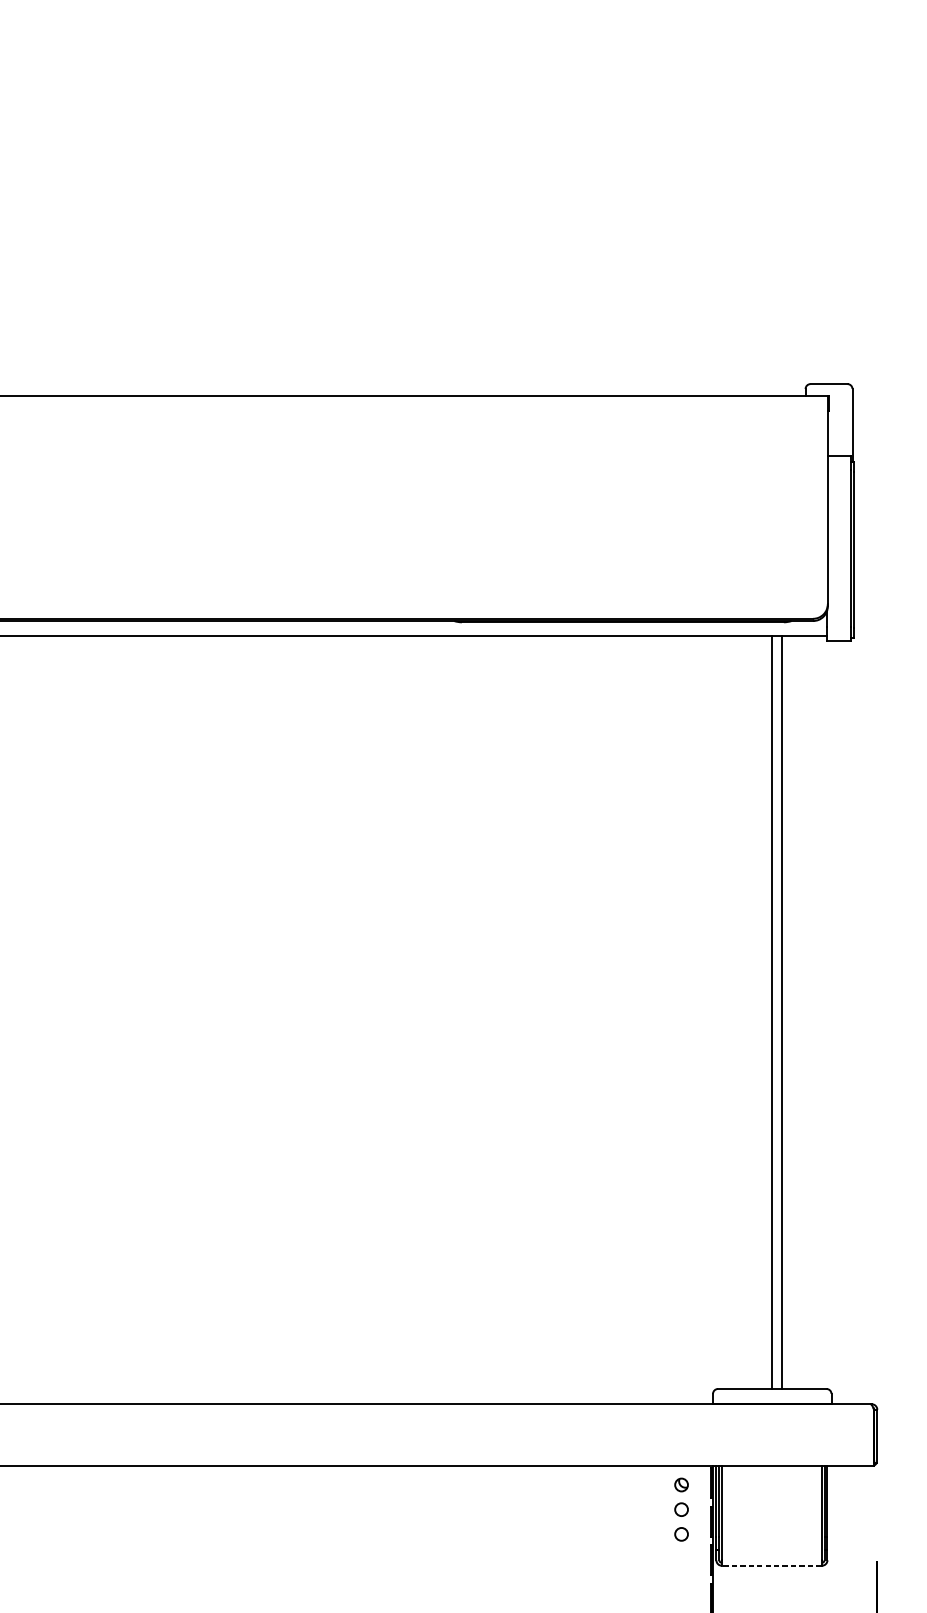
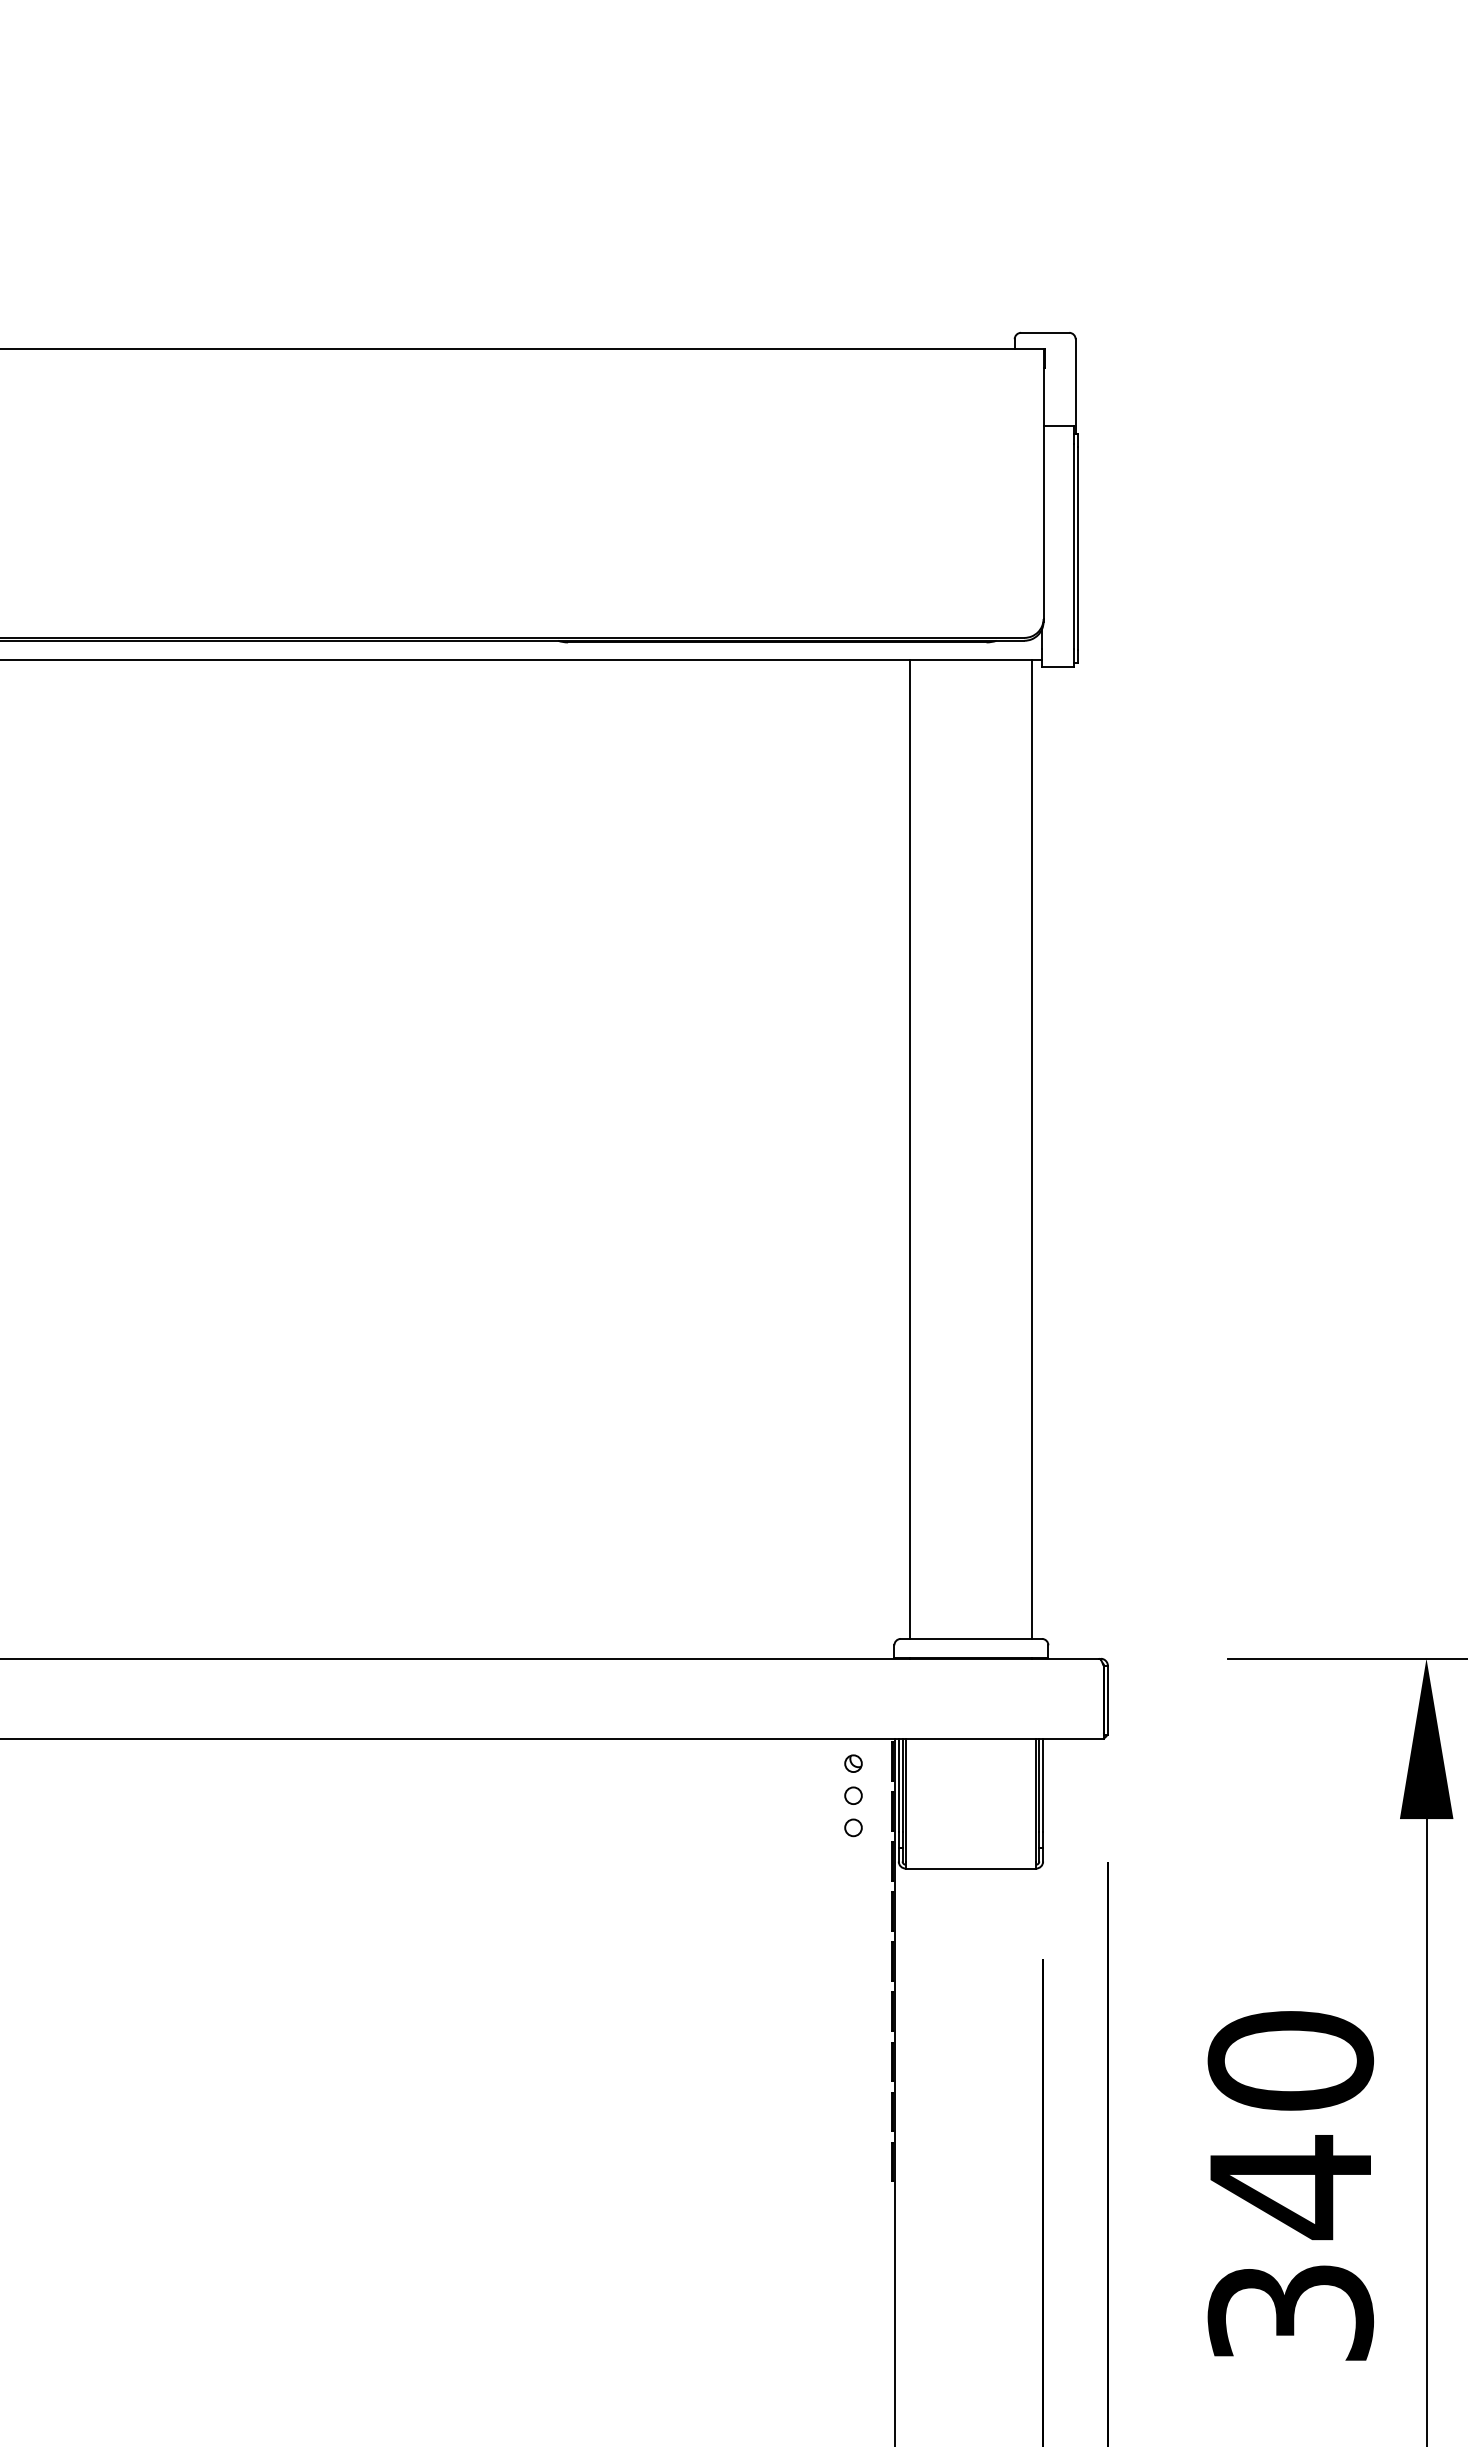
line: (772, 1012) -> (1032, 1149), moved
line: (781, 1012) -> (910, 1149), moved
line: (771, 1565) -> (970, 1868), dashed -> solid

